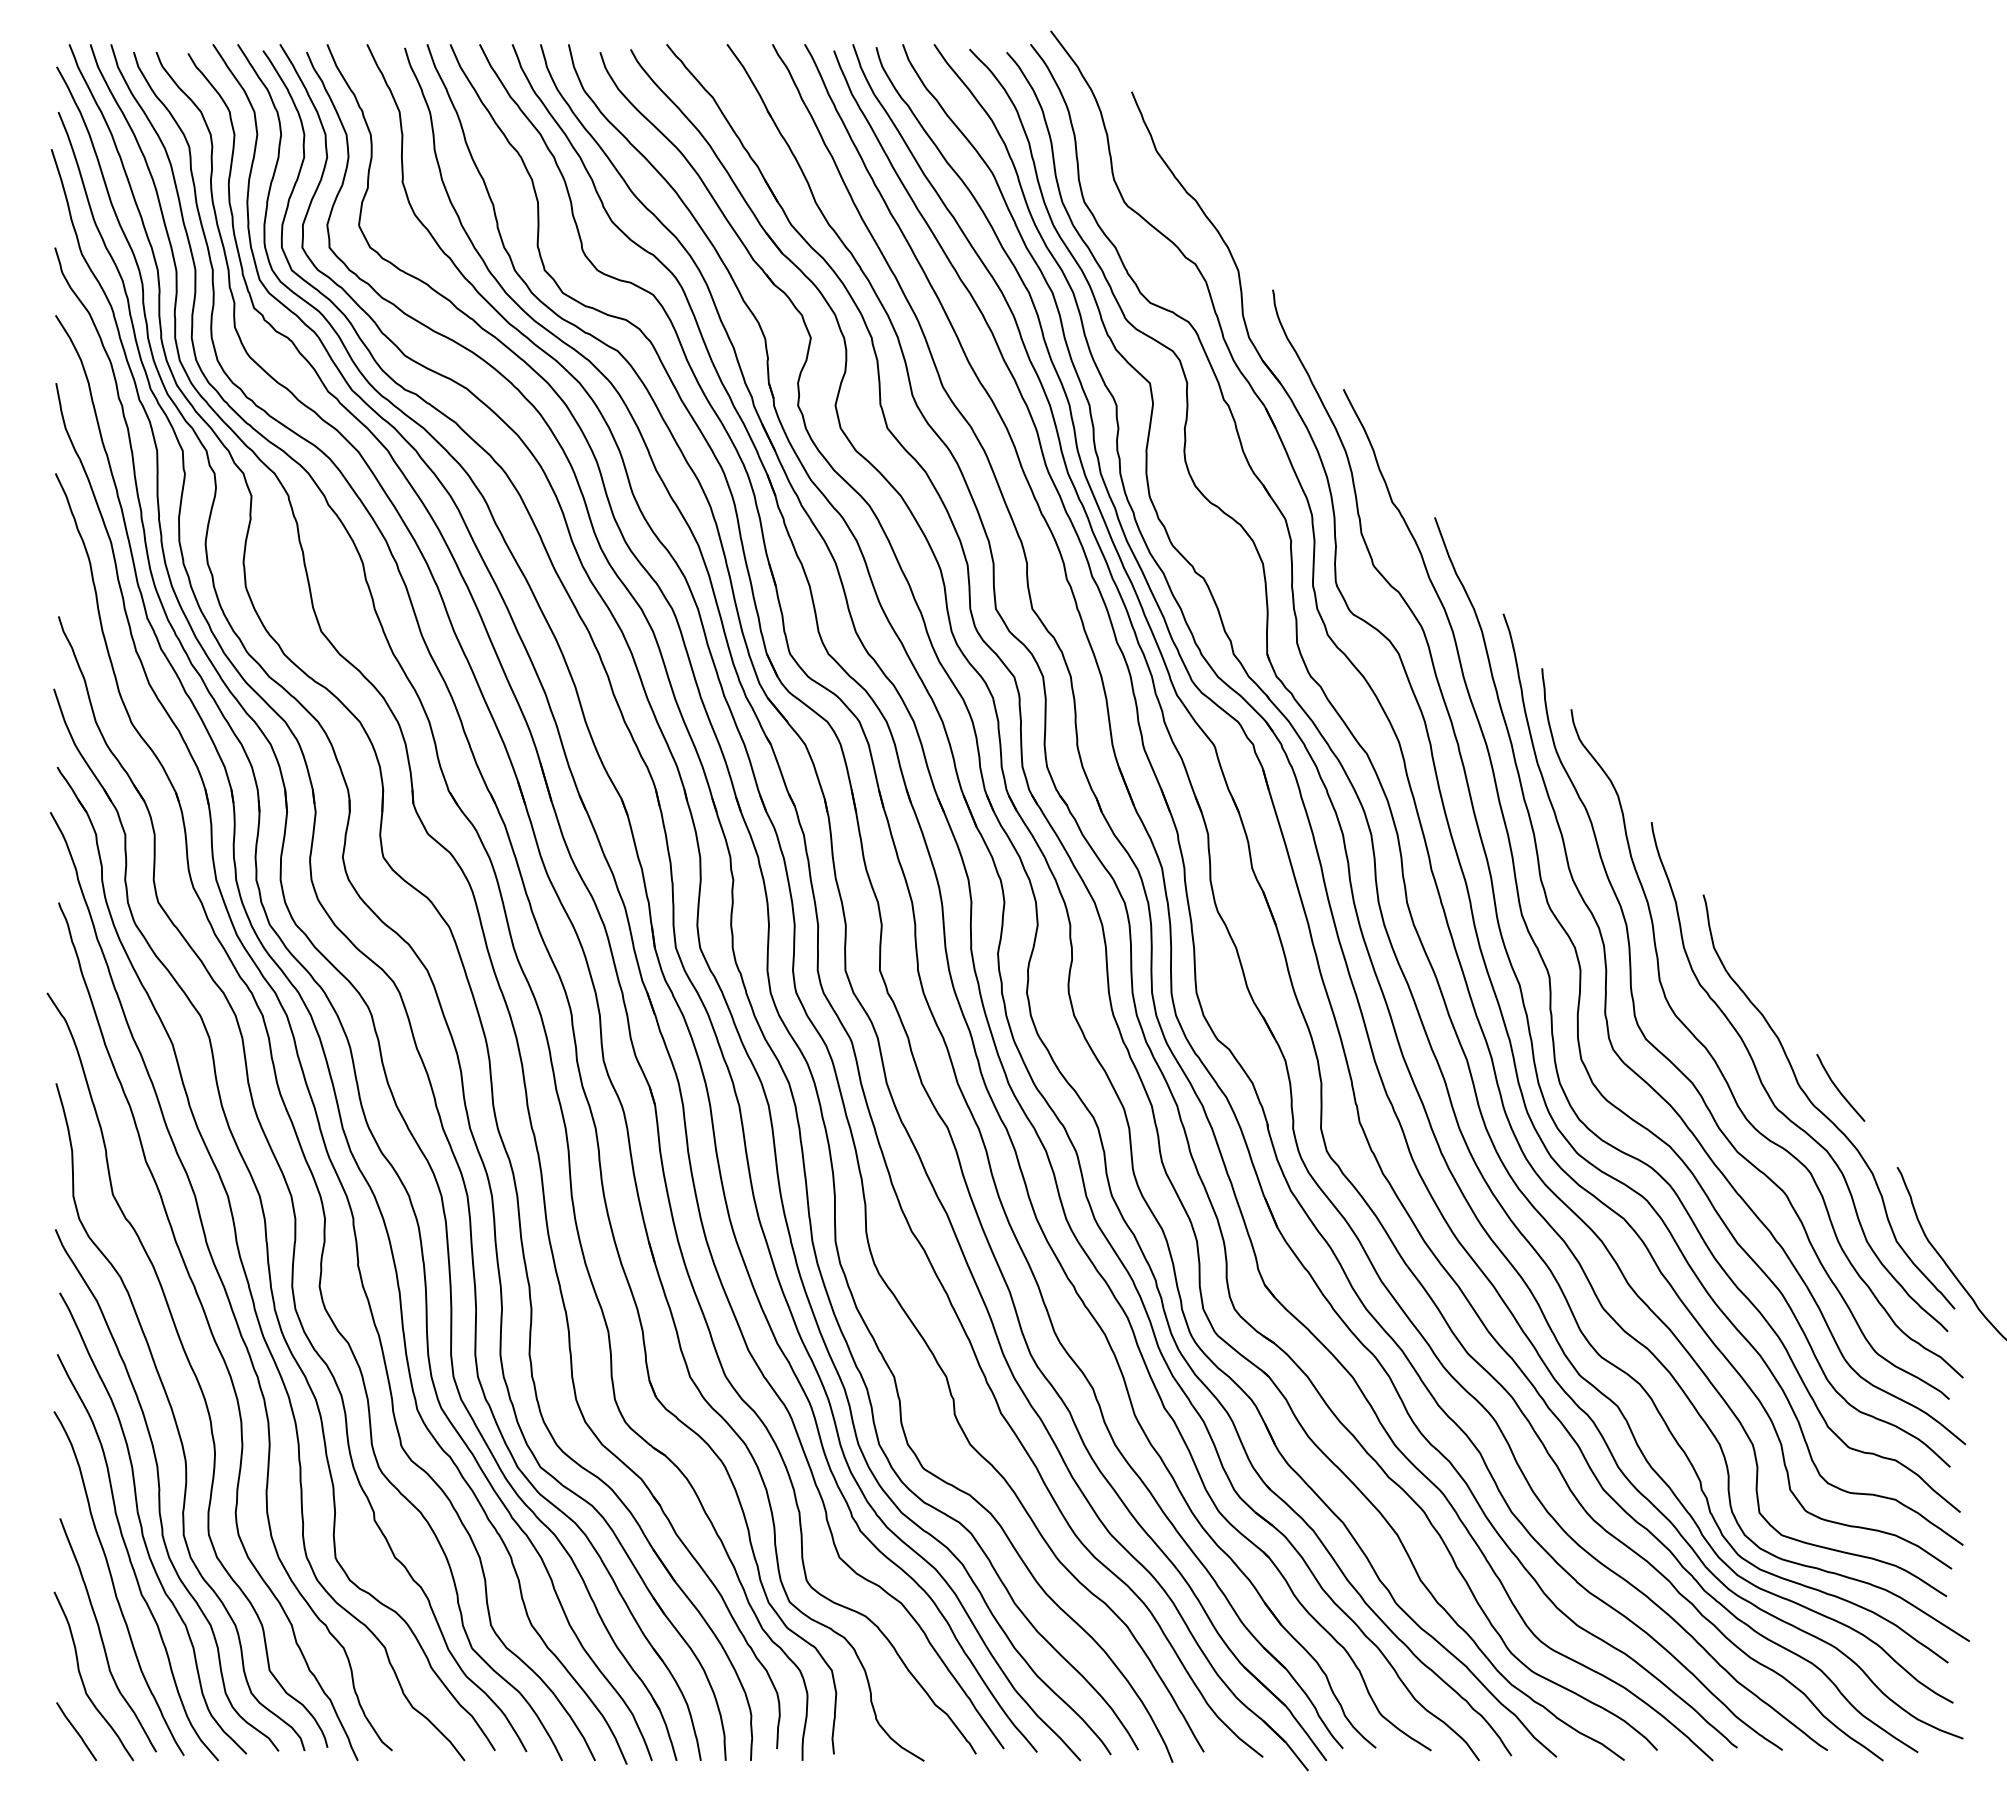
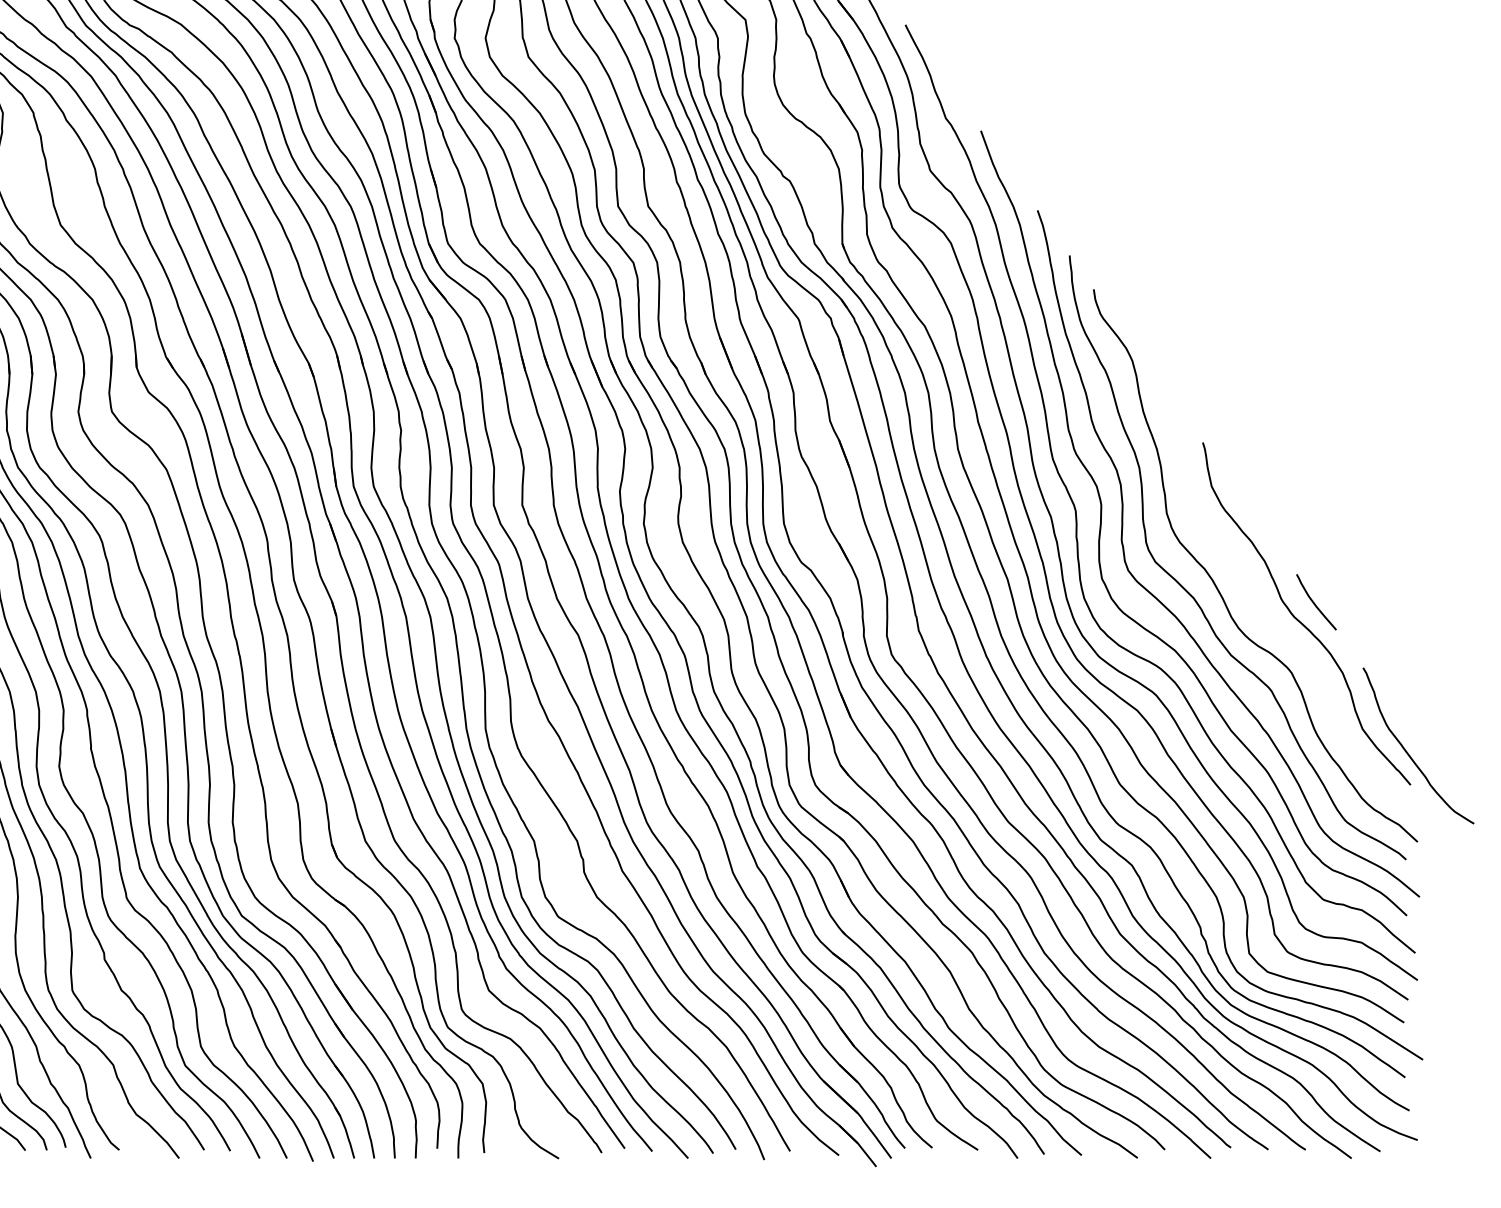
curve: (1769, 1094) -> (1257, 607), removed

